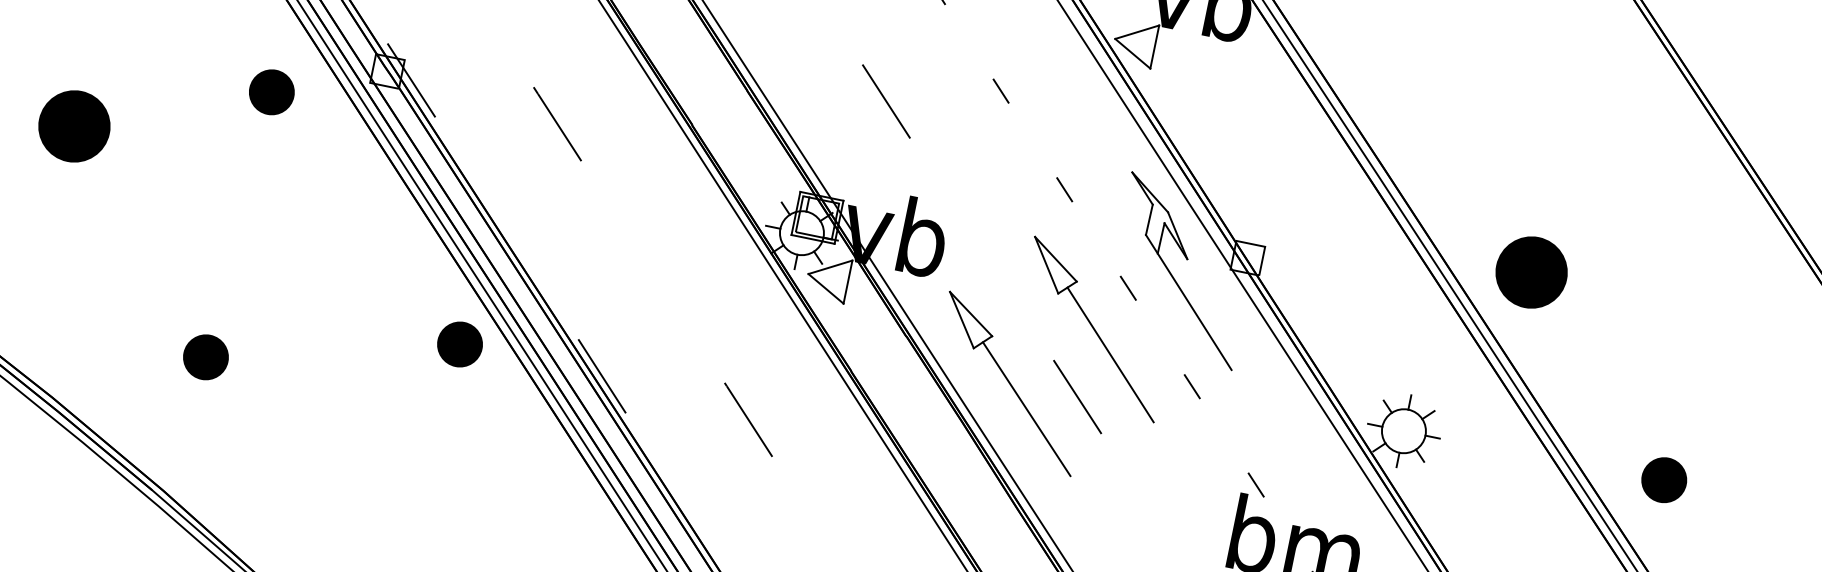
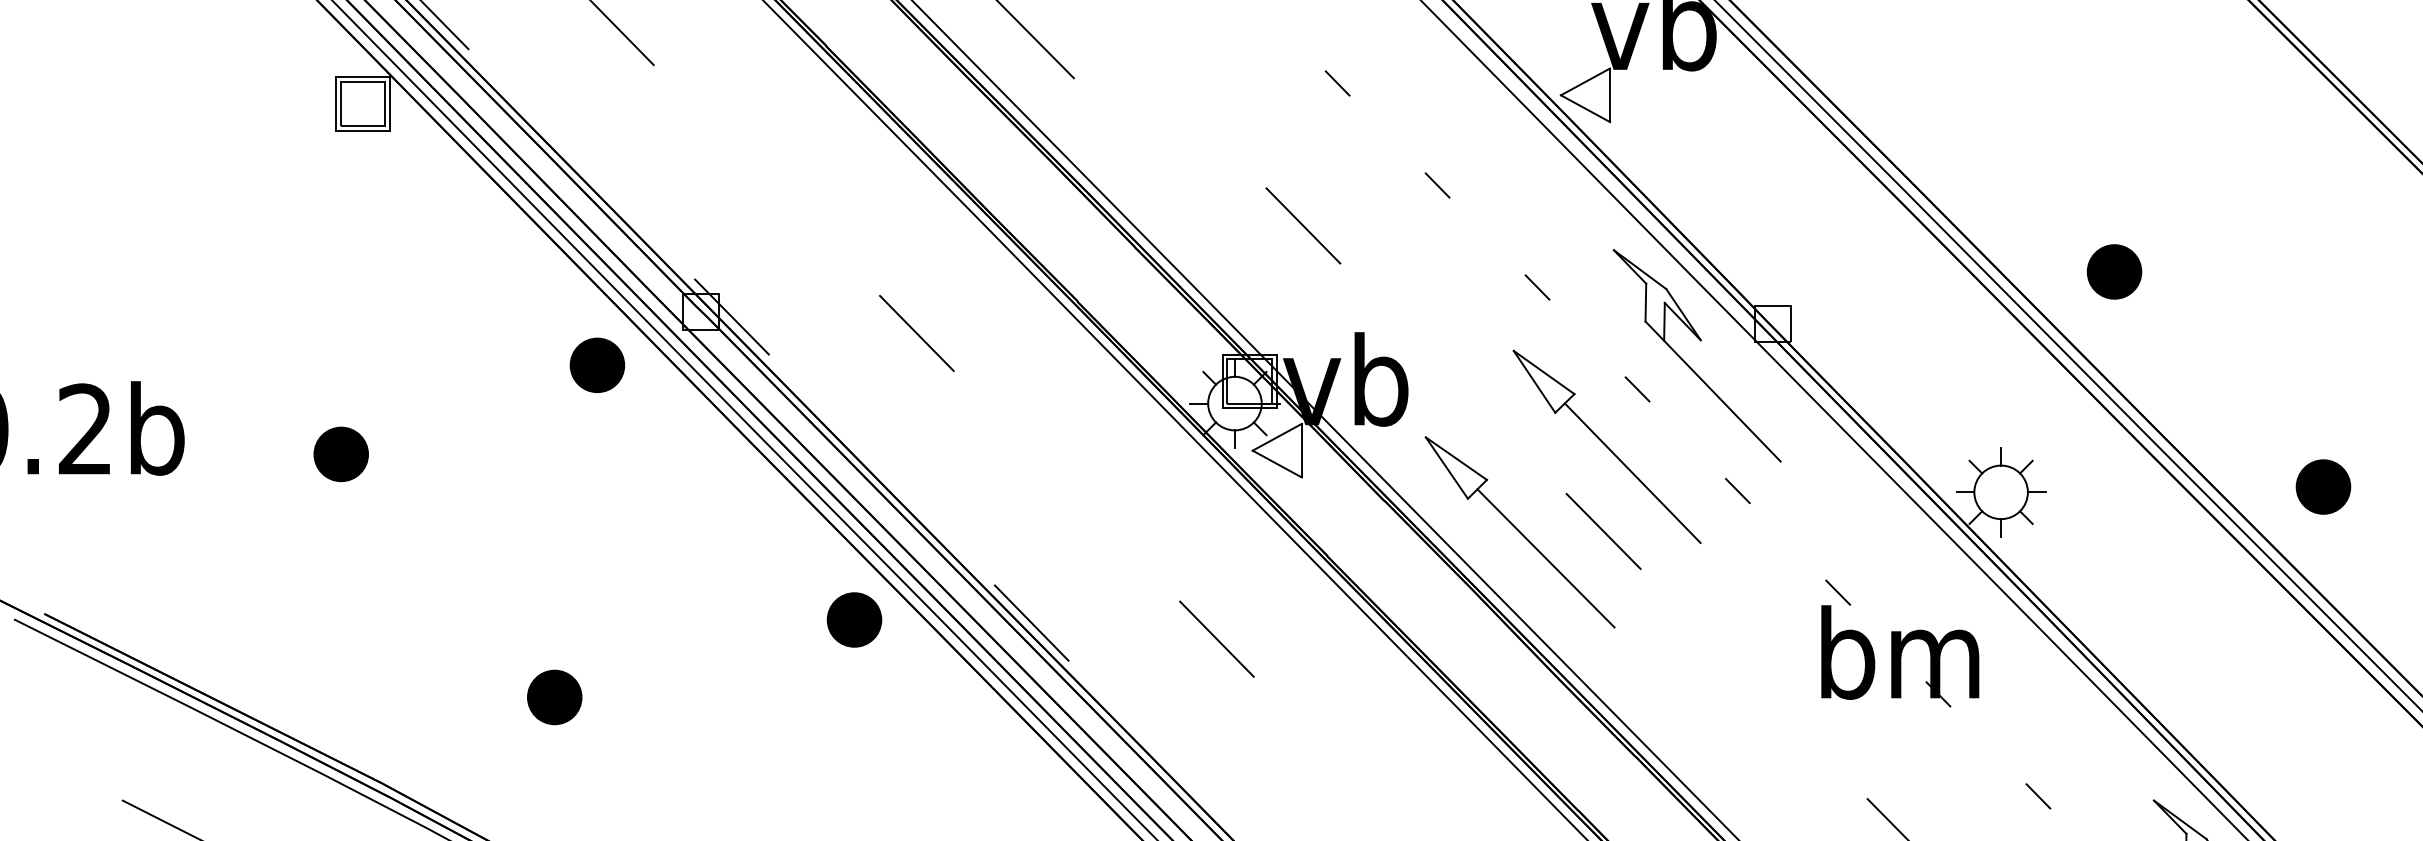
part: (272, 91) -> (597, 364), moved
part: (73, 126) -> (340, 454), size x0.62
part: (1531, 272) -> (2114, 271), size x0.62

